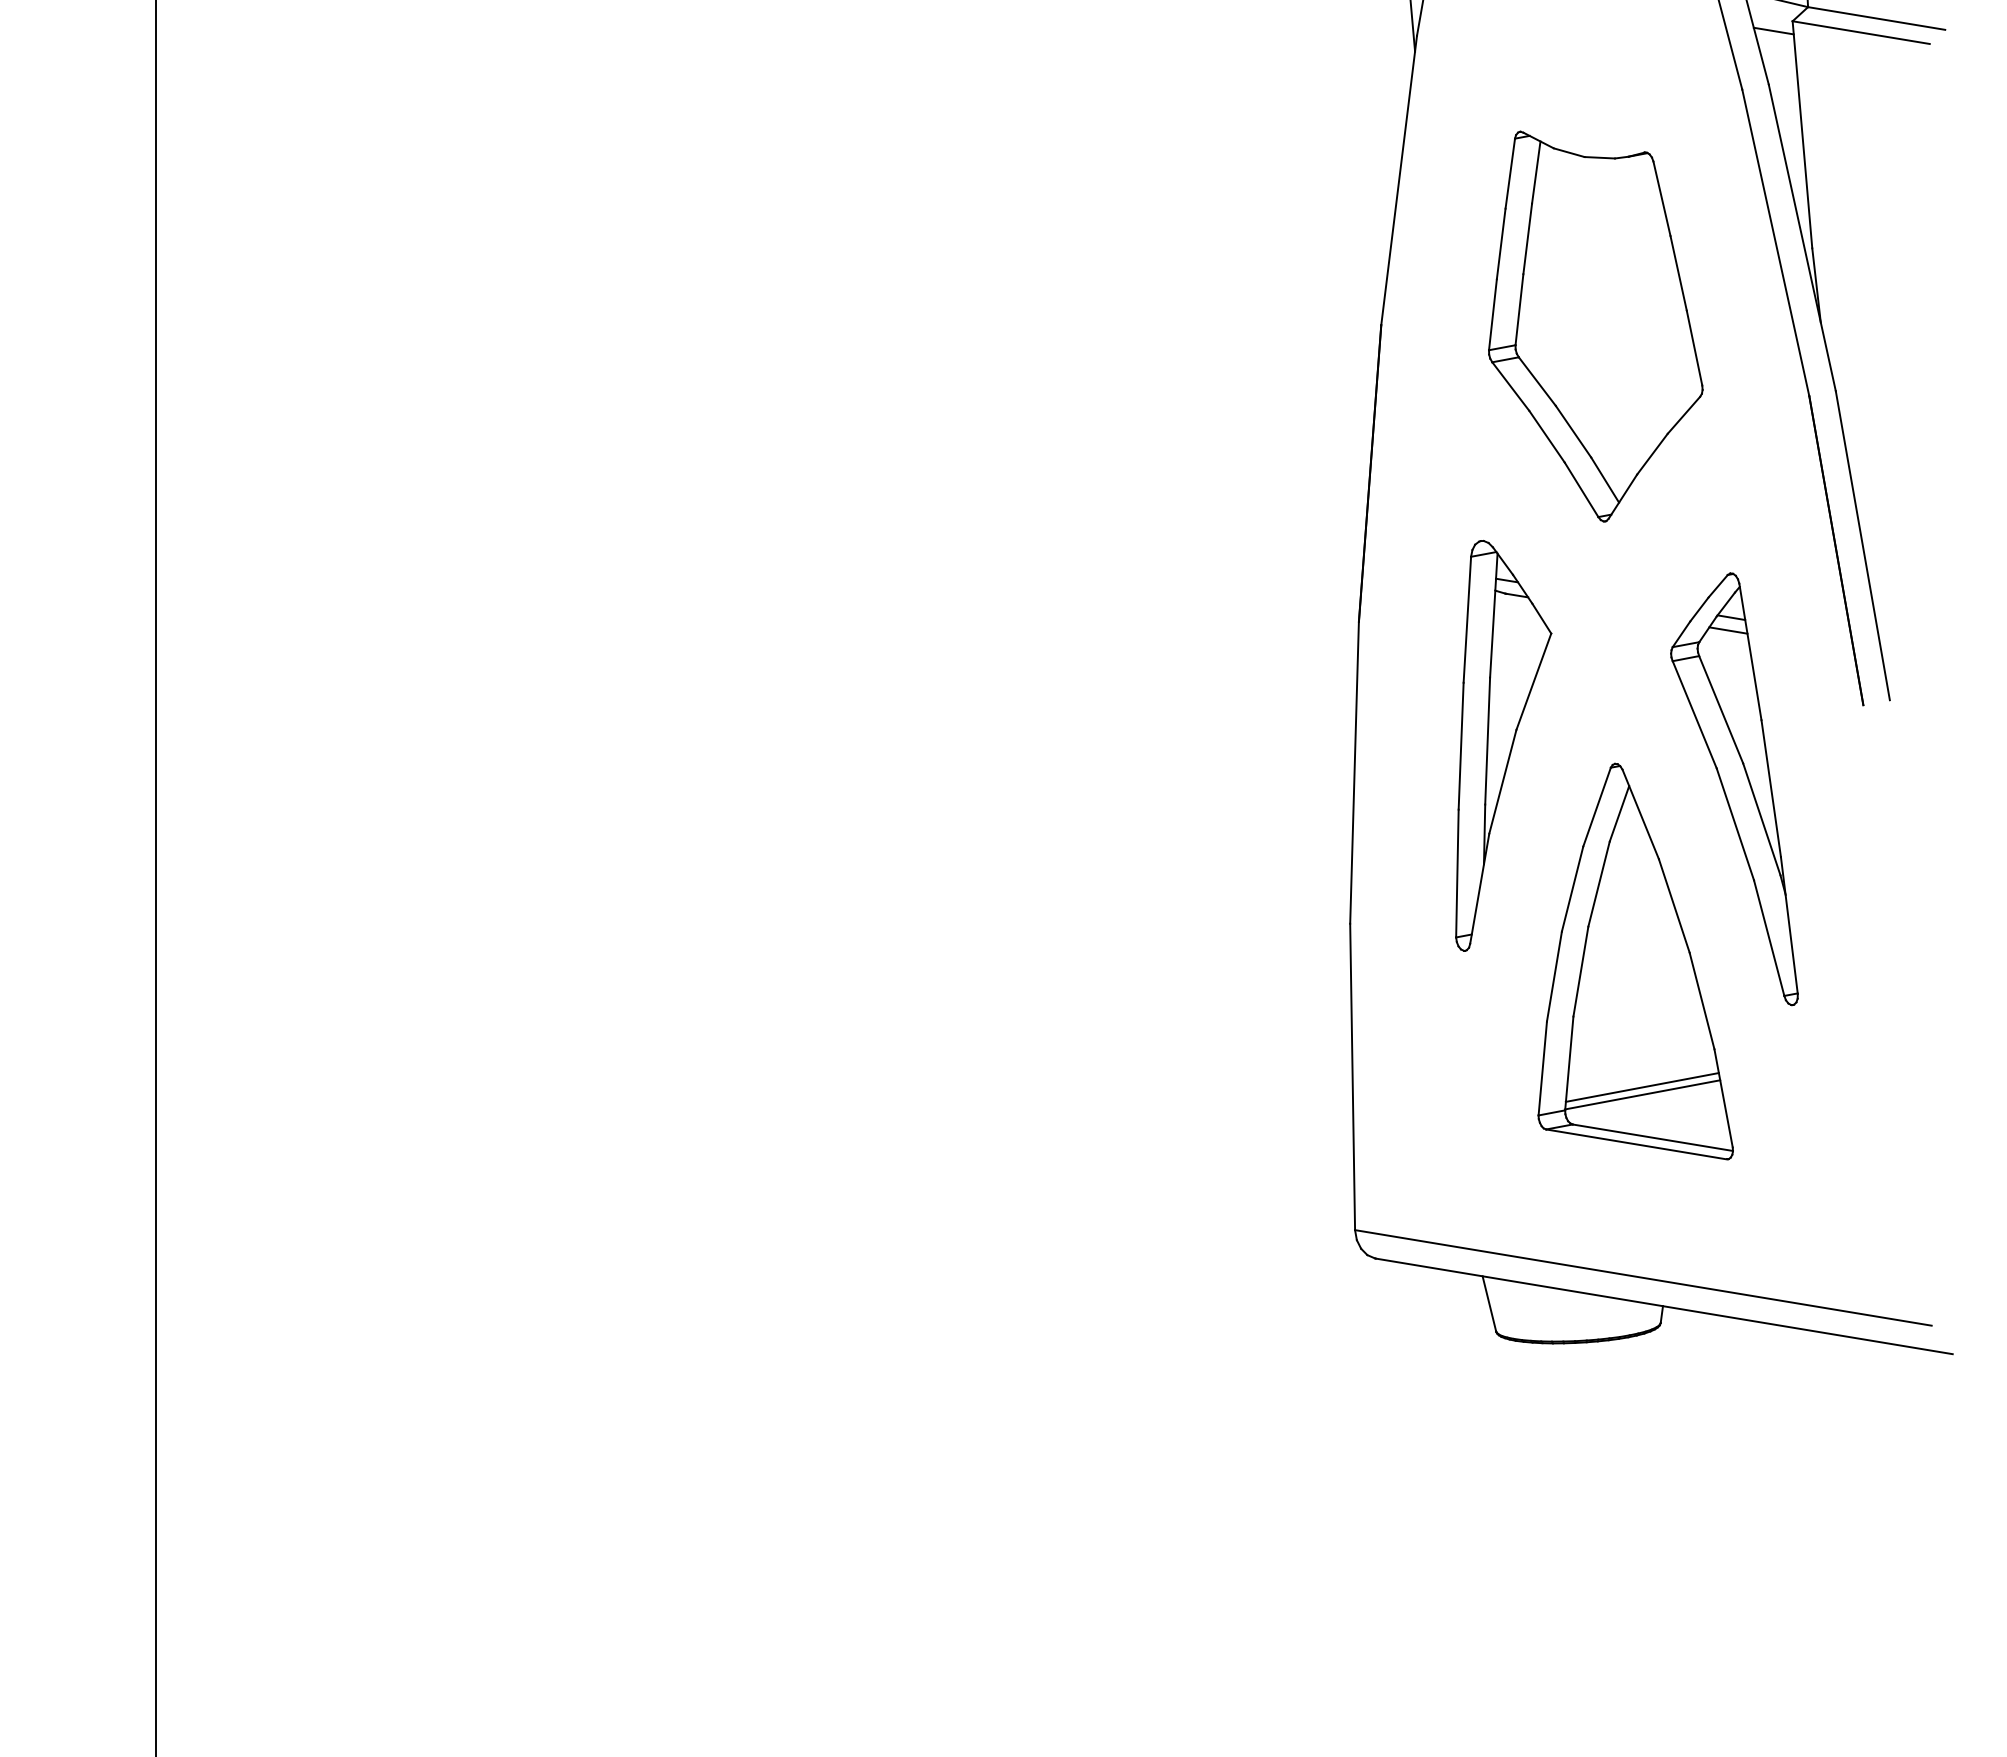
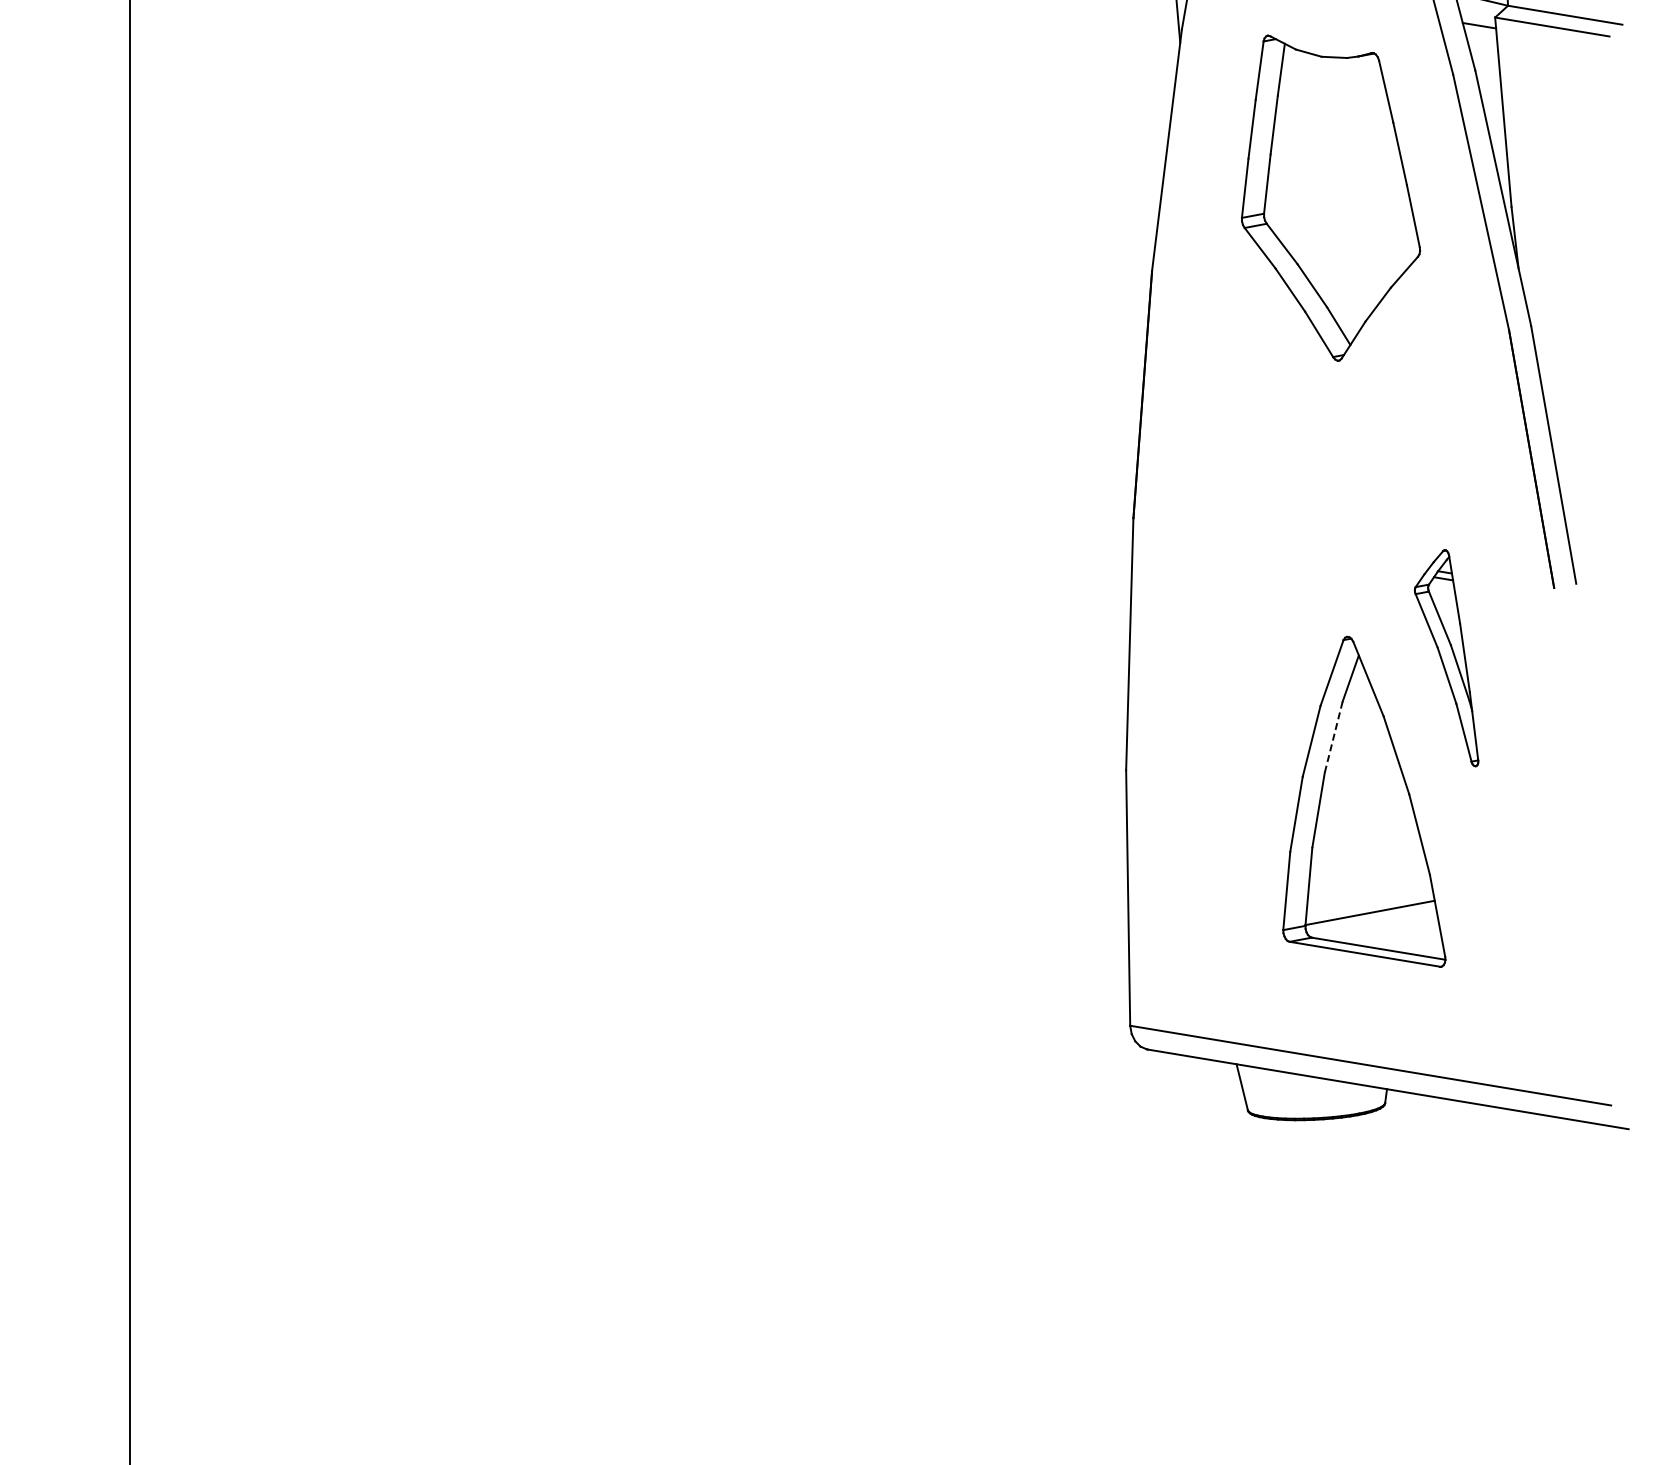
part: (1596, 325) -> (1331, 197), moved
part: (1502, 745) -> (1253, 621), removed
part: (1734, 789) -> (1446, 658), size x0.6
line: (1598, 884) -> (1333, 737), solid -> dashed
line: (1641, 1087) -> (1369, 906), removed

